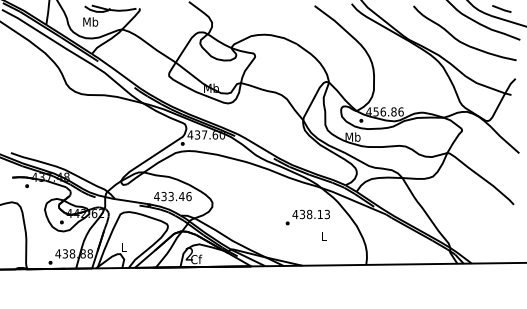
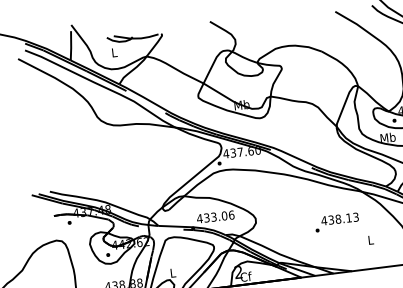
text: (90, 21) -> (114, 52), Mb -> L
text: (181, 196) -> (224, 215), 433.46 -> 433.06
text: (307, 217) -> (336, 222), moved

